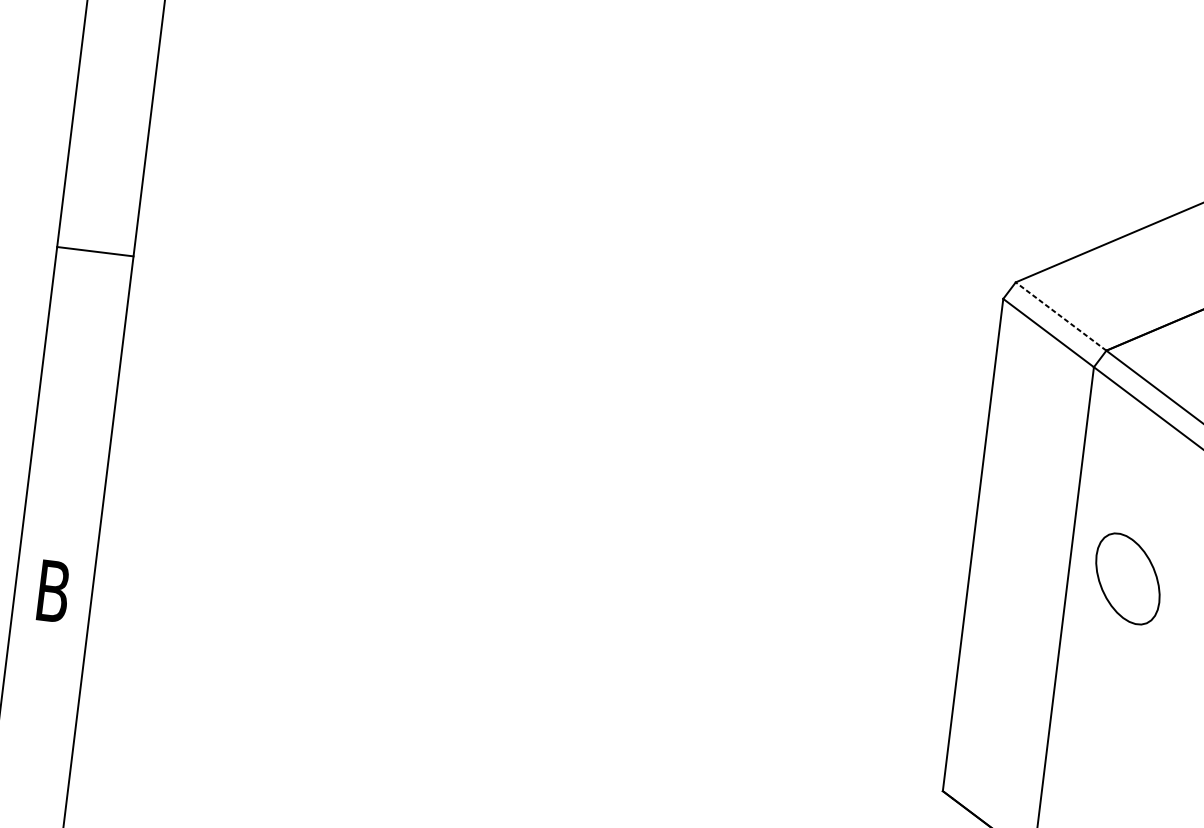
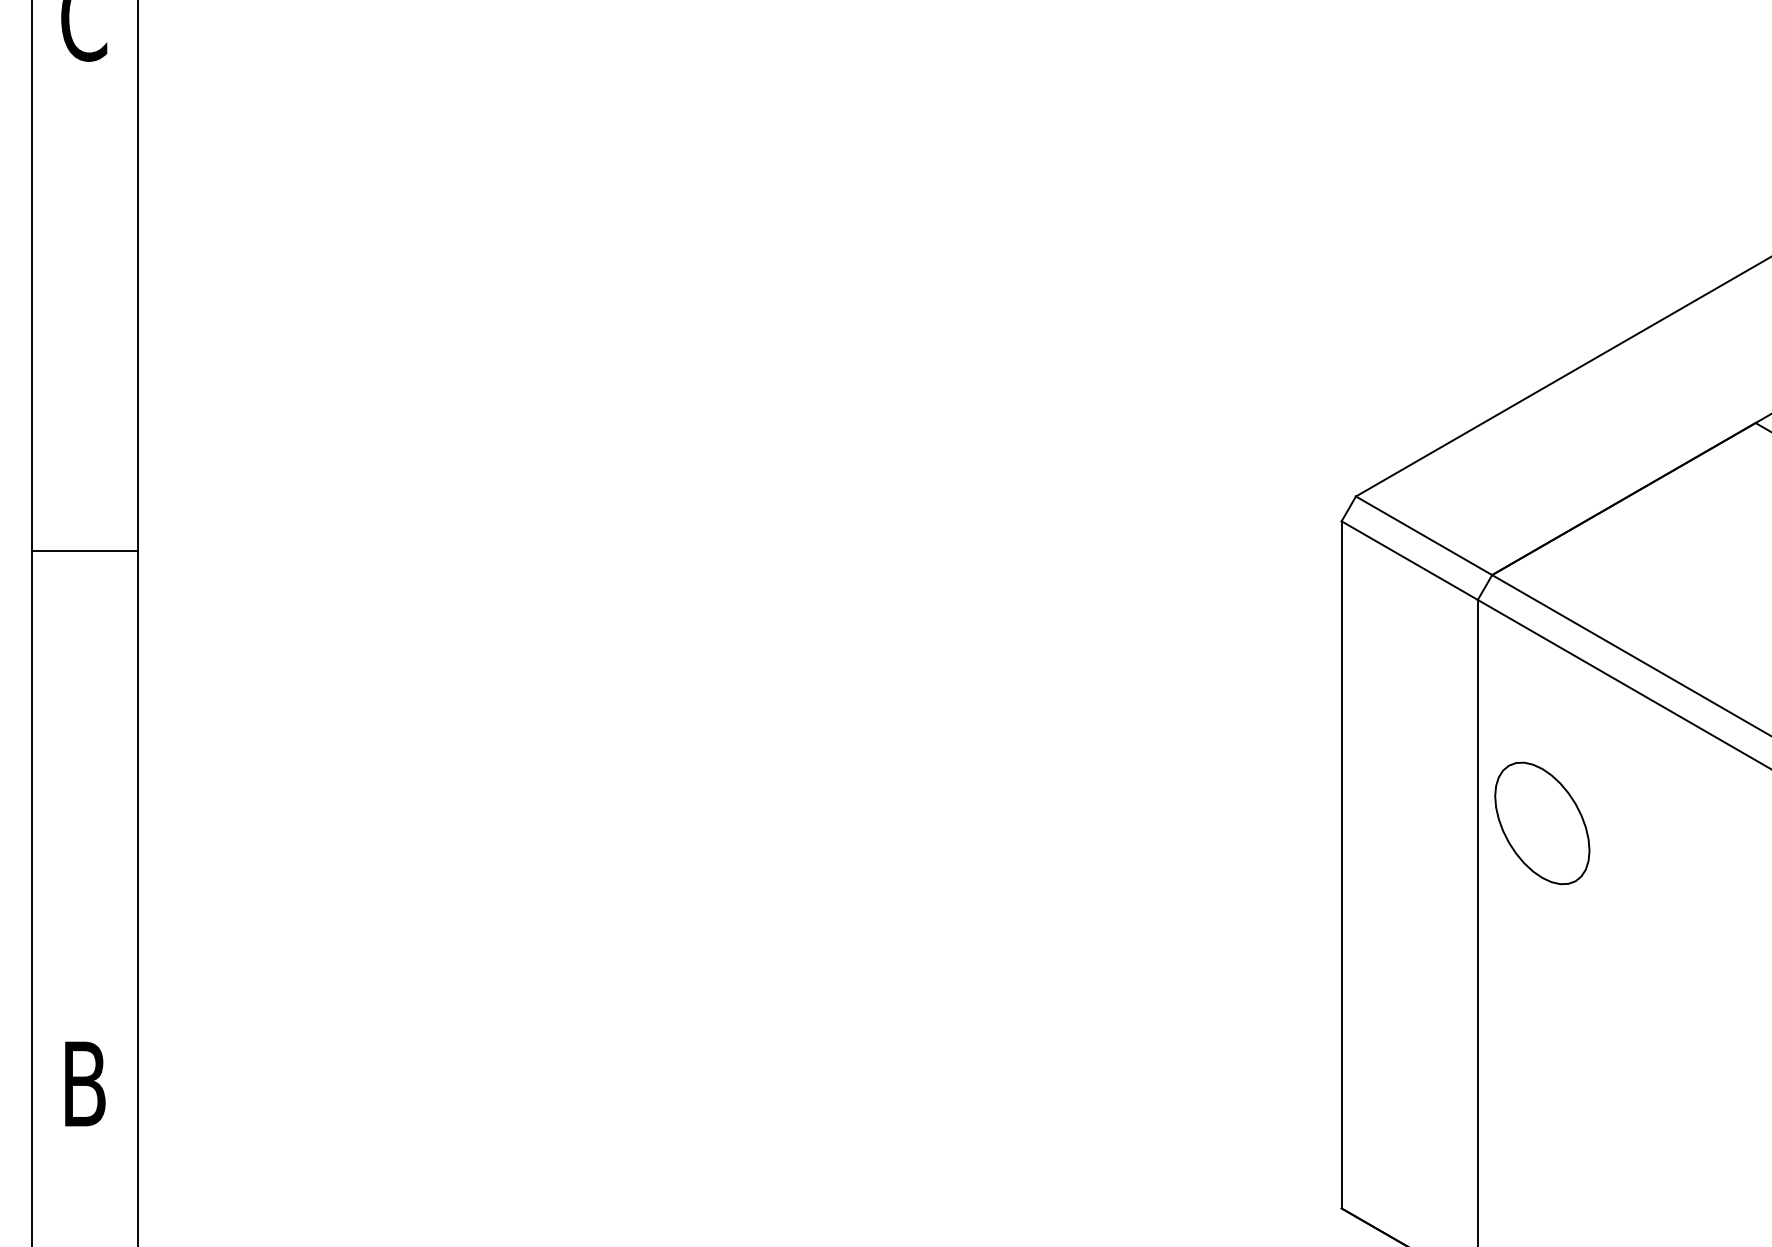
line: (95, 251) -> (84, 550), moved
line: (1061, 316) -> (1424, 535), dashed -> solid
part: (1128, 579) -> (1542, 823), moved

